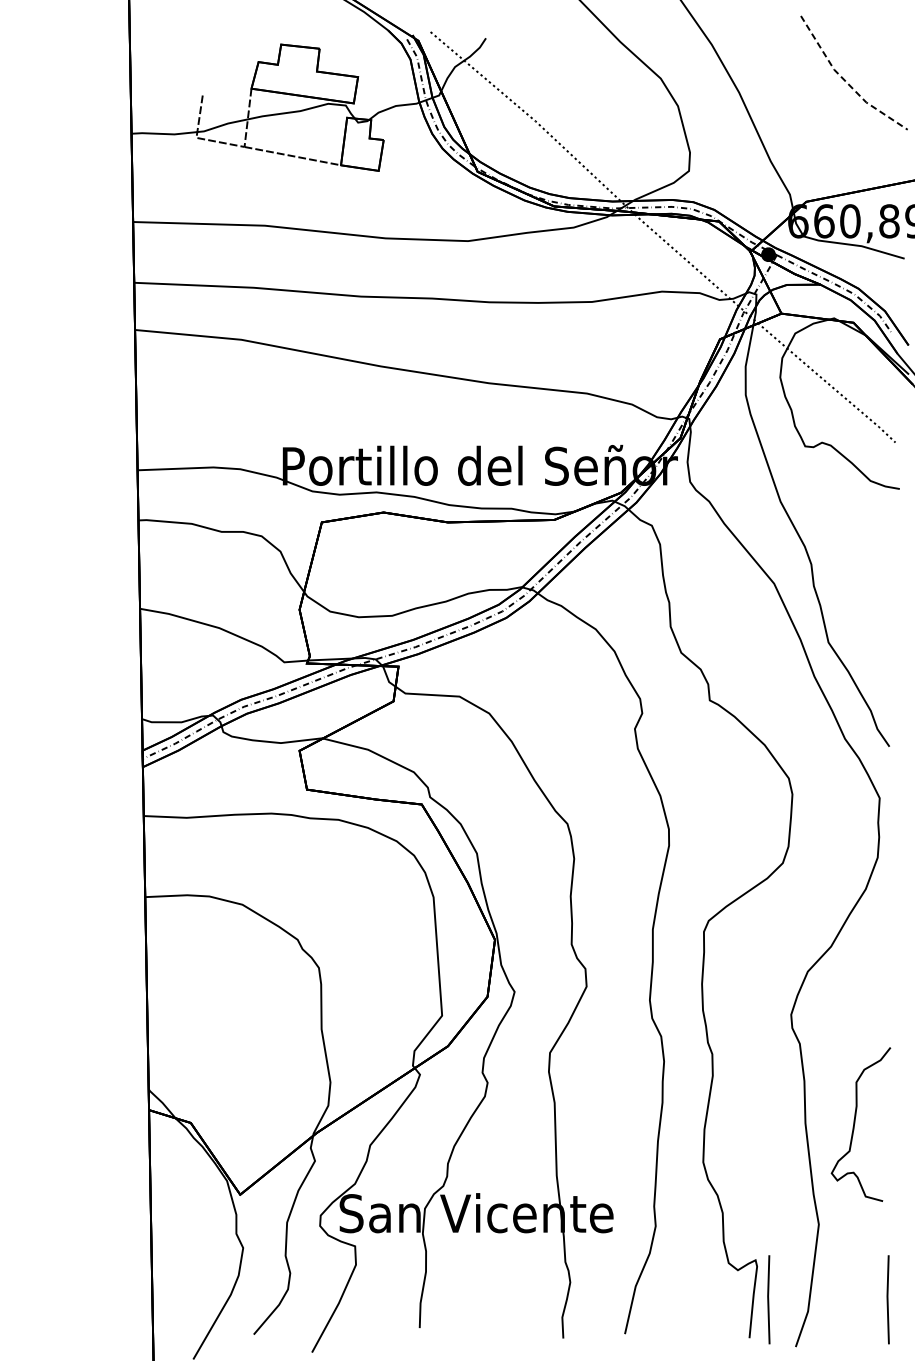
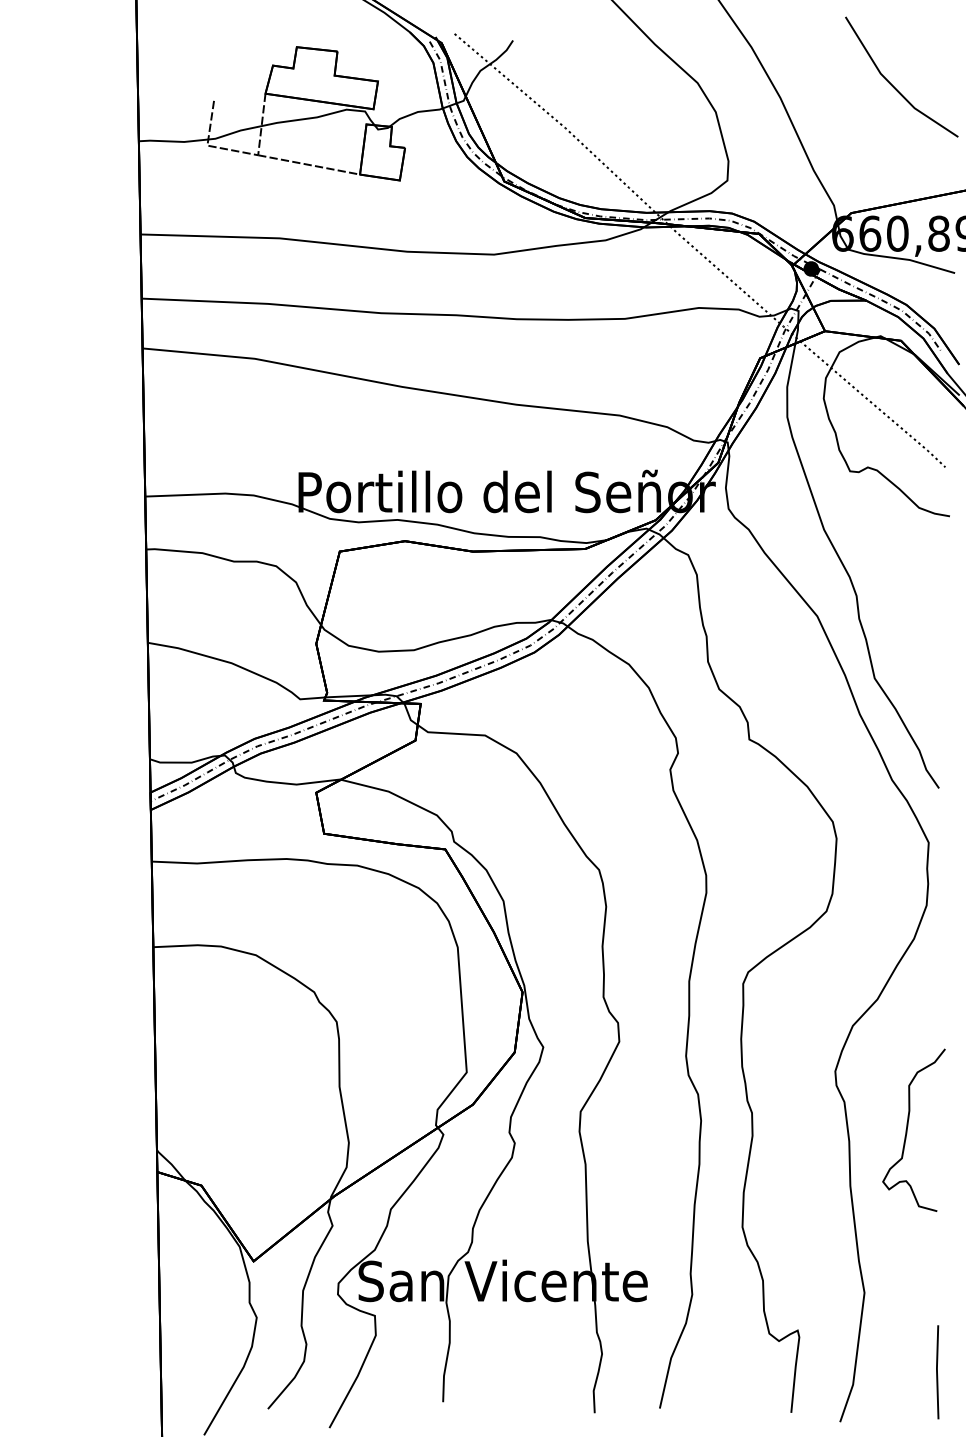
line: (846, 81) -> (893, 86), dashed -> solid
curve: (855, 1120) -> (908, 1126), moved
line: (768, 1299) -> (811, 1372), removed

